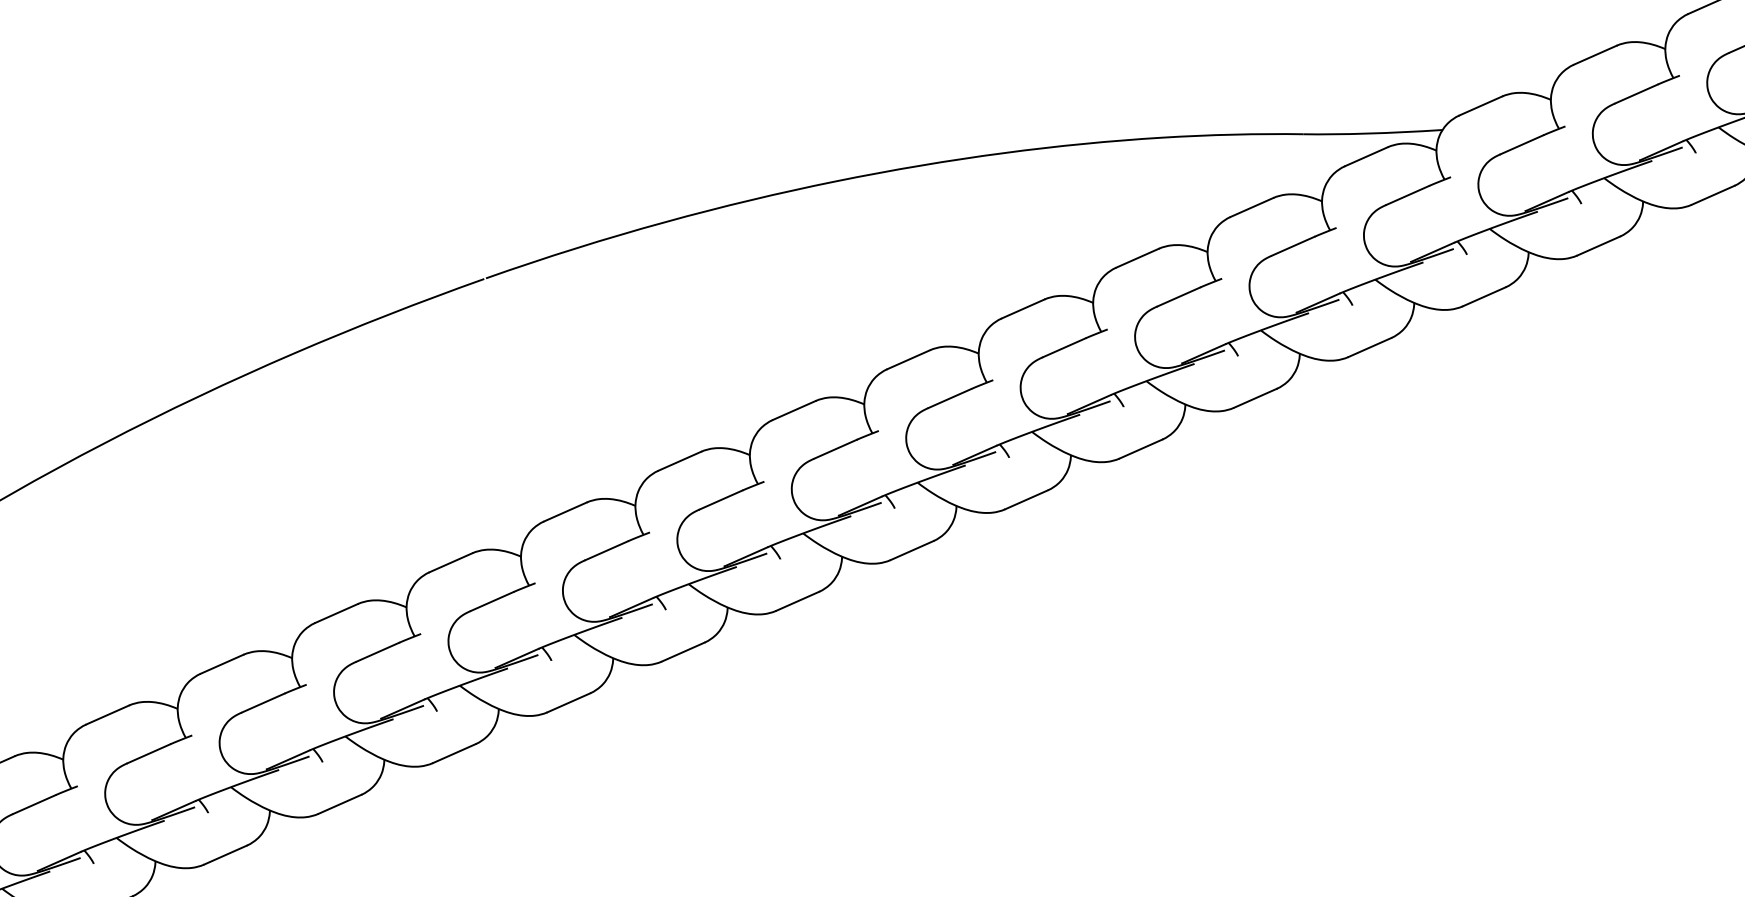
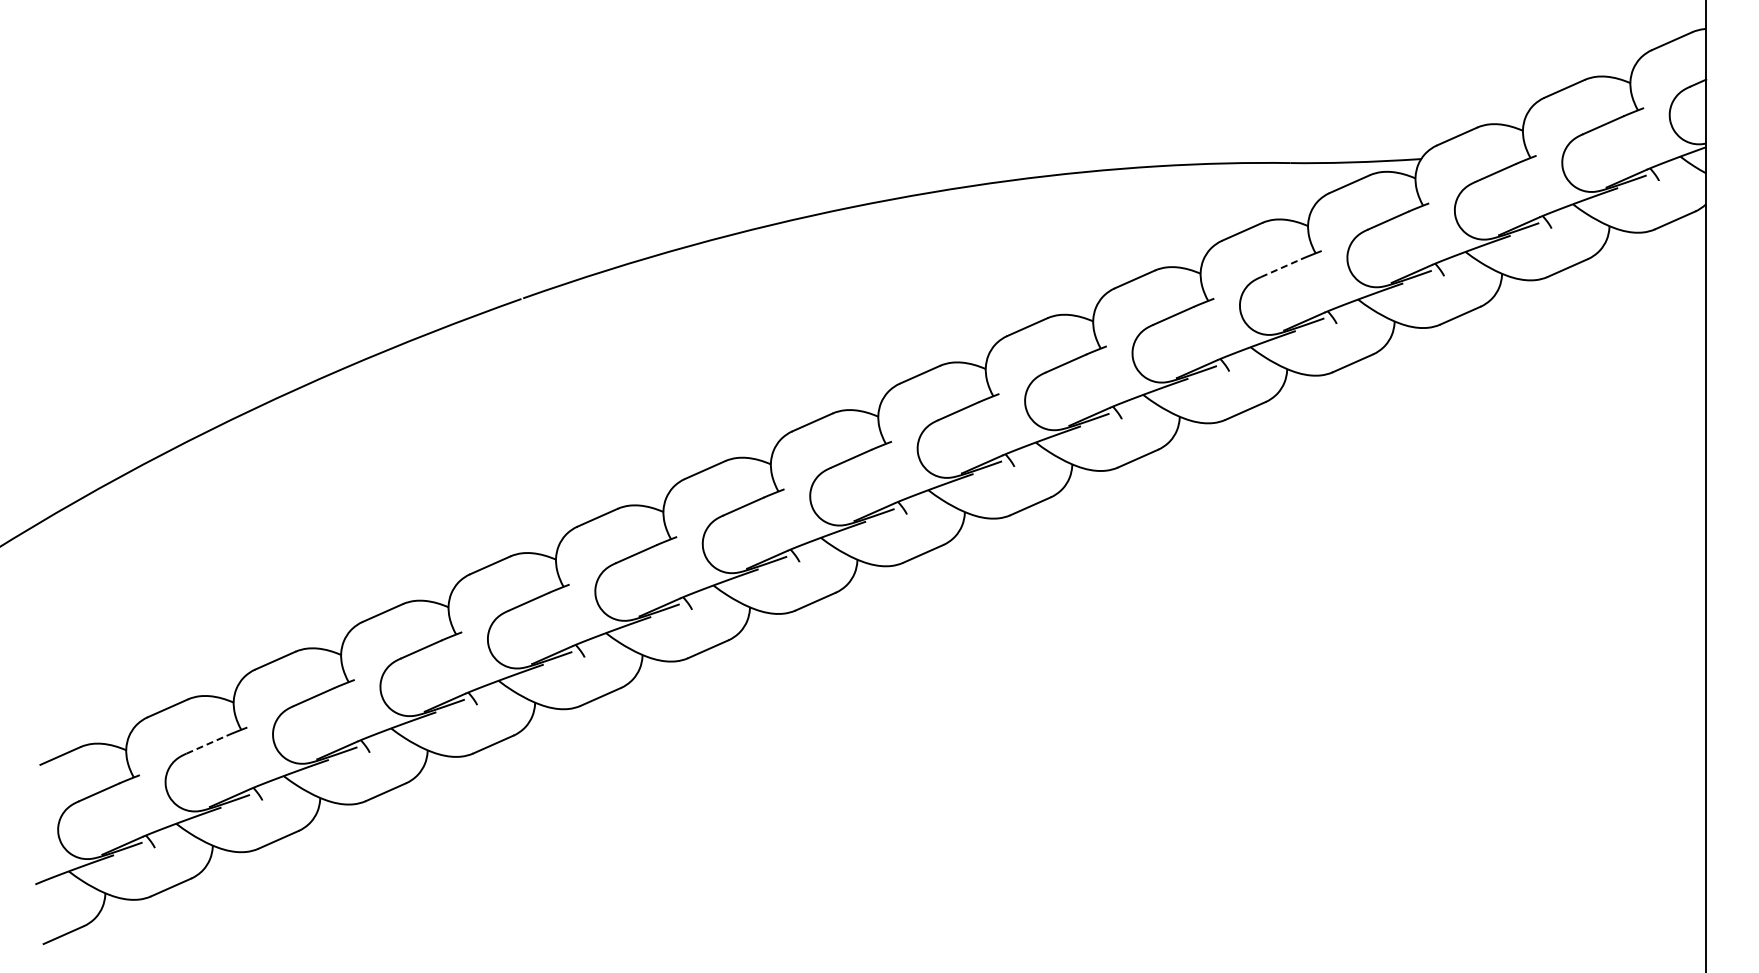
line: (1292, 246) -> (1280, 268), solid -> dashed
line: (148, 753) -> (206, 744), solid -> dashed

